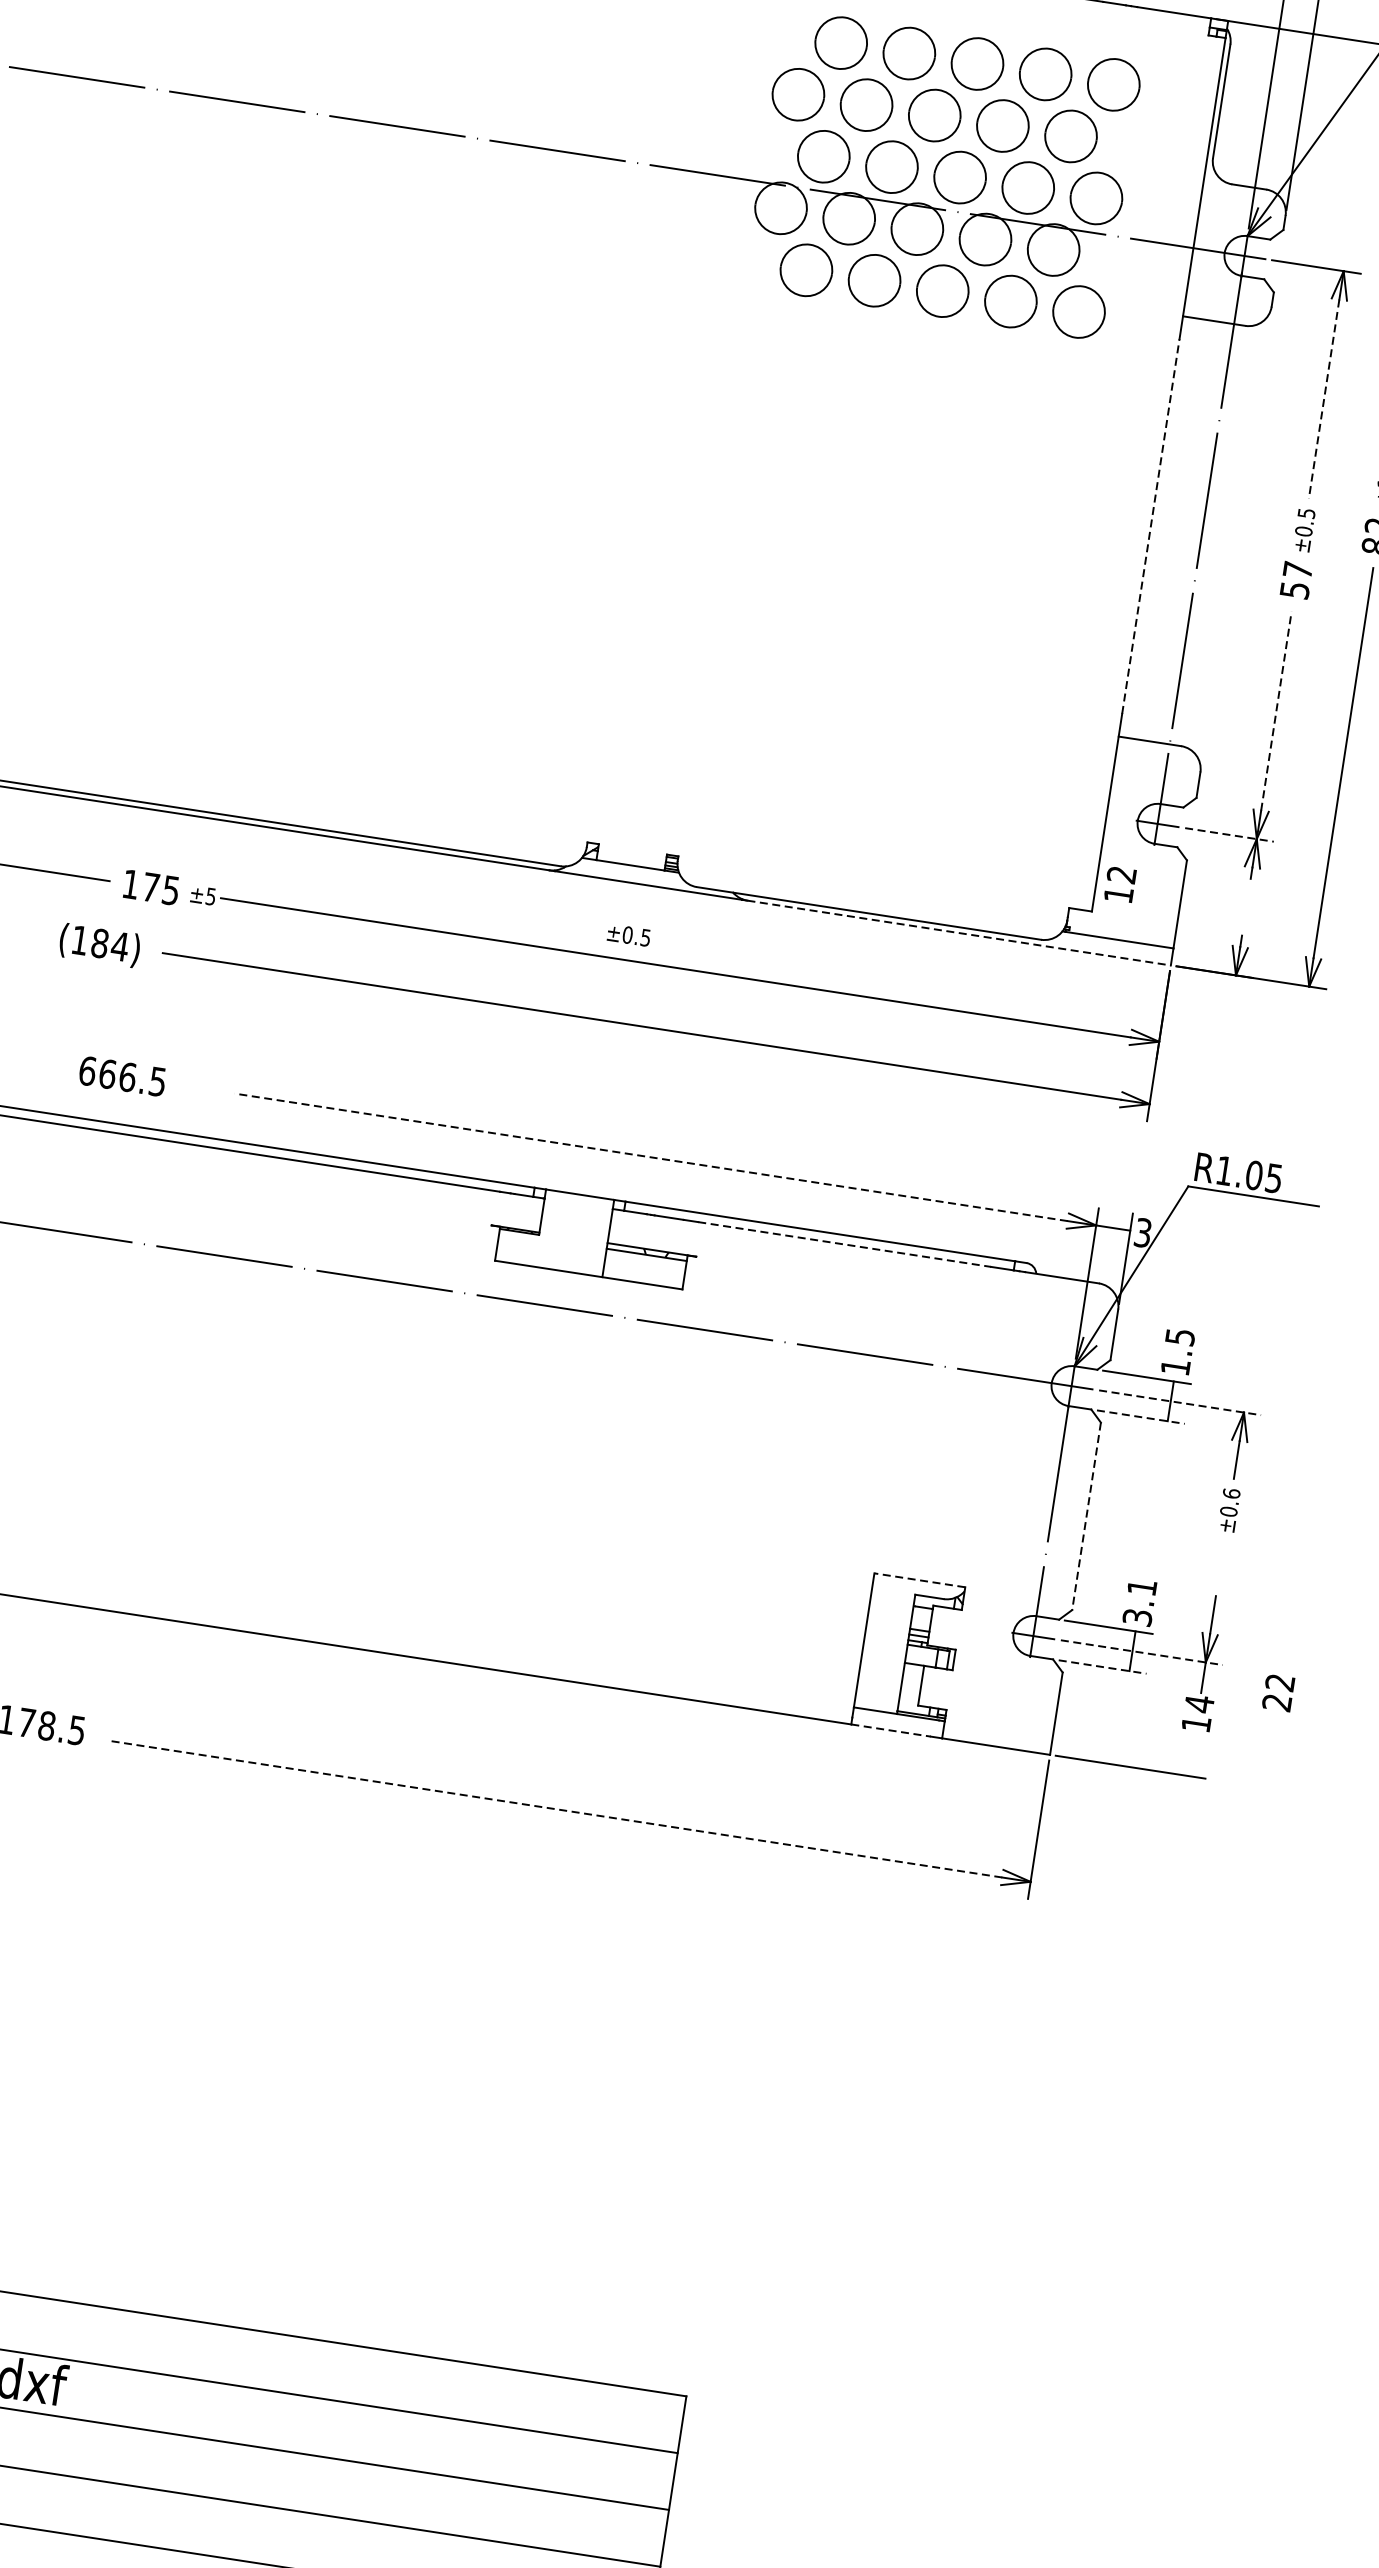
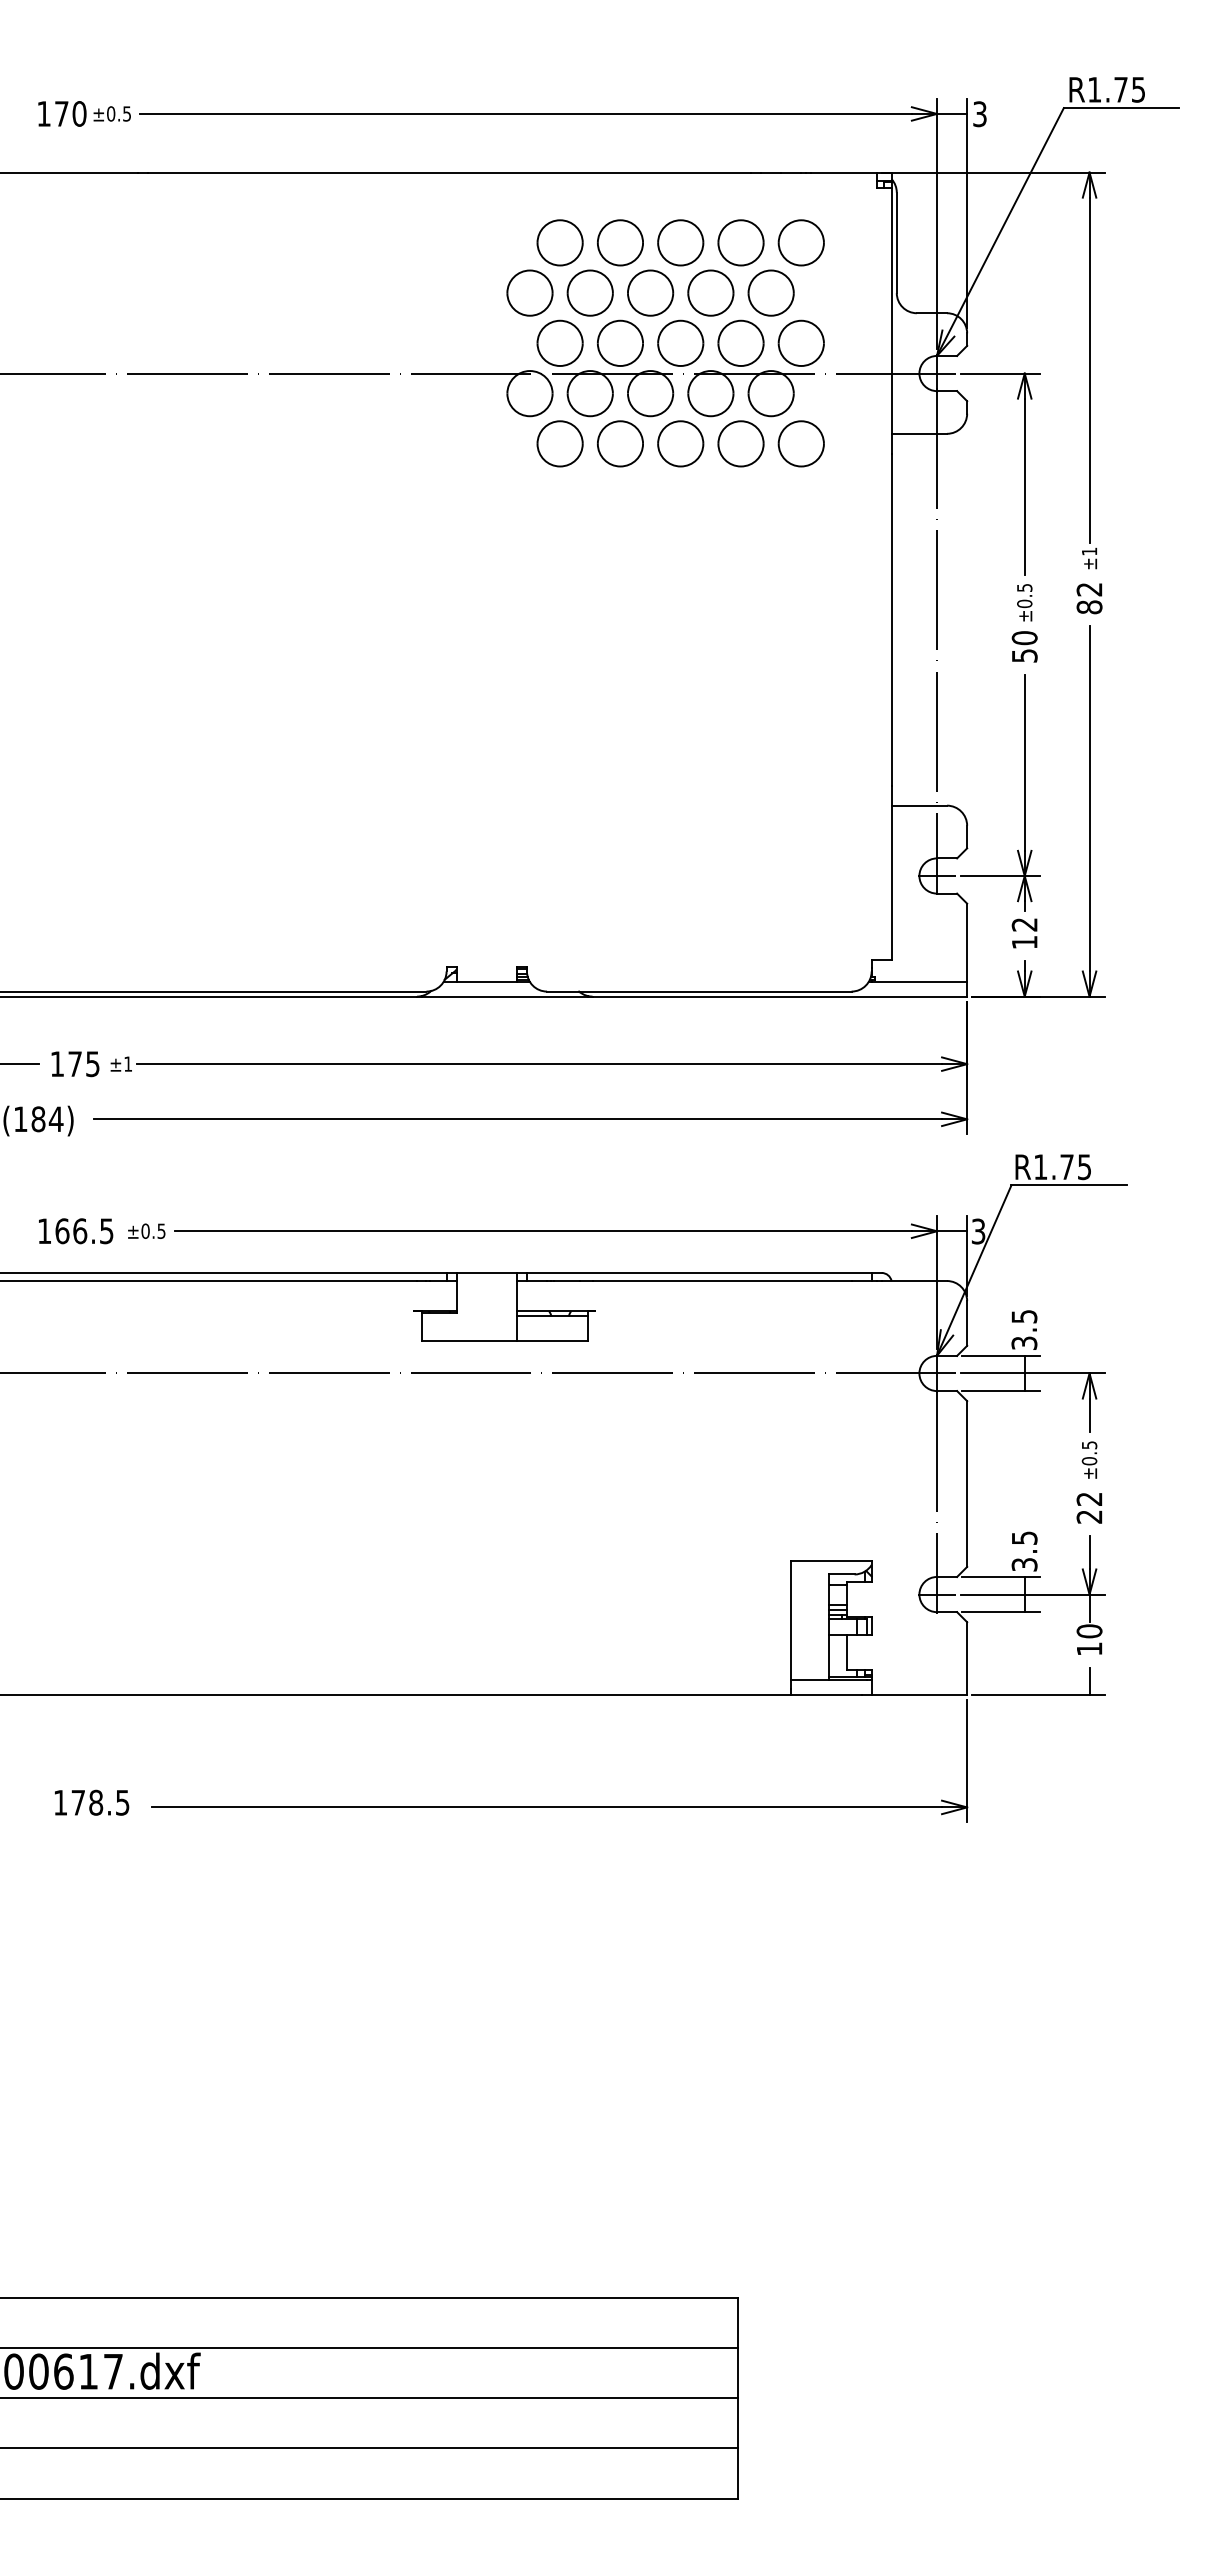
line: (1323, 399) -> (1024, 487), dashed -> solid
line: (1150, 526) -> (891, 619), dashed -> solid
text: (1297, 570) -> (1024, 638), 57 -> 50
line: (1276, 710) -> (1024, 762), dashed -> solid
line: (1230, 835) -> (1001, 876), dashed -> solid
text: (1120, 884) -> (1024, 933), moved
text: (211, 895) -> (128, 1063), ±5 -> ±1
line: (959, 933) -> (780, 996), dashed -> solid
text: (628, 934) -> (146, 1230), moved
text: (87, 1071) -> (44, 1231), 666.5 -> 166.5
line: (651, 1157) -> (543, 1231), dashed -> solid
text: (1253, 1175) -> (1066, 1167), R1.05 -> R1.75
line: (845, 1245) -> (722, 1281), dashed -> solid
text: (1175, 1366) -> (1024, 1342), 1.5 -> 3.5
line: (1179, 1402) -> (1032, 1373), dashed -> solid
line: (1140, 1417) -> (1000, 1391), dashed -> solid
text: (1231, 1493) -> (1089, 1445), ±0.6 -> ±0.5
line: (1086, 1516) -> (967, 1484), dashed -> solid
line: (918, 1580) -> (830, 1561), dashed -> solid
text: (1142, 1586) -> (1024, 1537), 3.1 -> 3.5
line: (1141, 1652) -> (1032, 1594), dashed -> solid
line: (1102, 1667) -> (1000, 1612), dashed -> solid
text: (1278, 1693) -> (1089, 1508), moved
text: (1199, 1704) -> (1089, 1631), 14 -> 10
line: (891, 1731) -> (826, 1695), dashed -> solid
line: (1190, 1760) -> (1089, 1681), added
line: (555, 1809) -> (546, 1807), dashed -> solid

